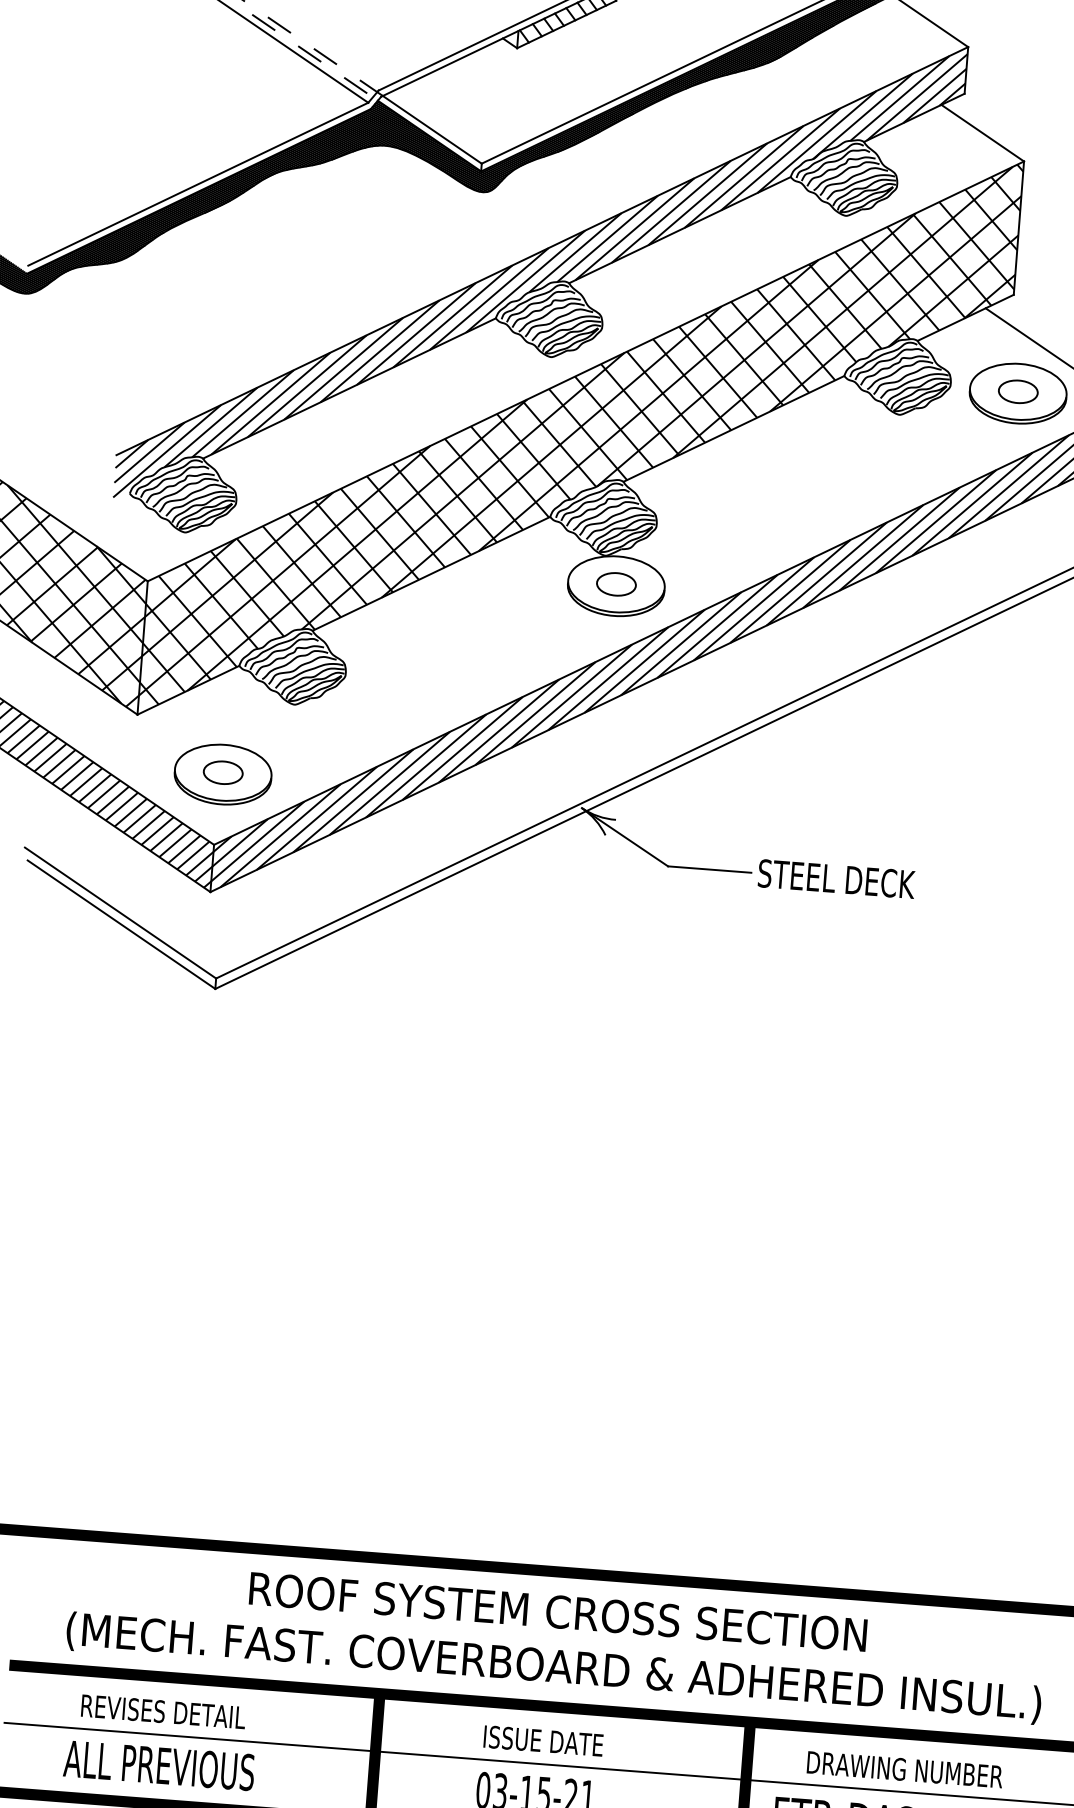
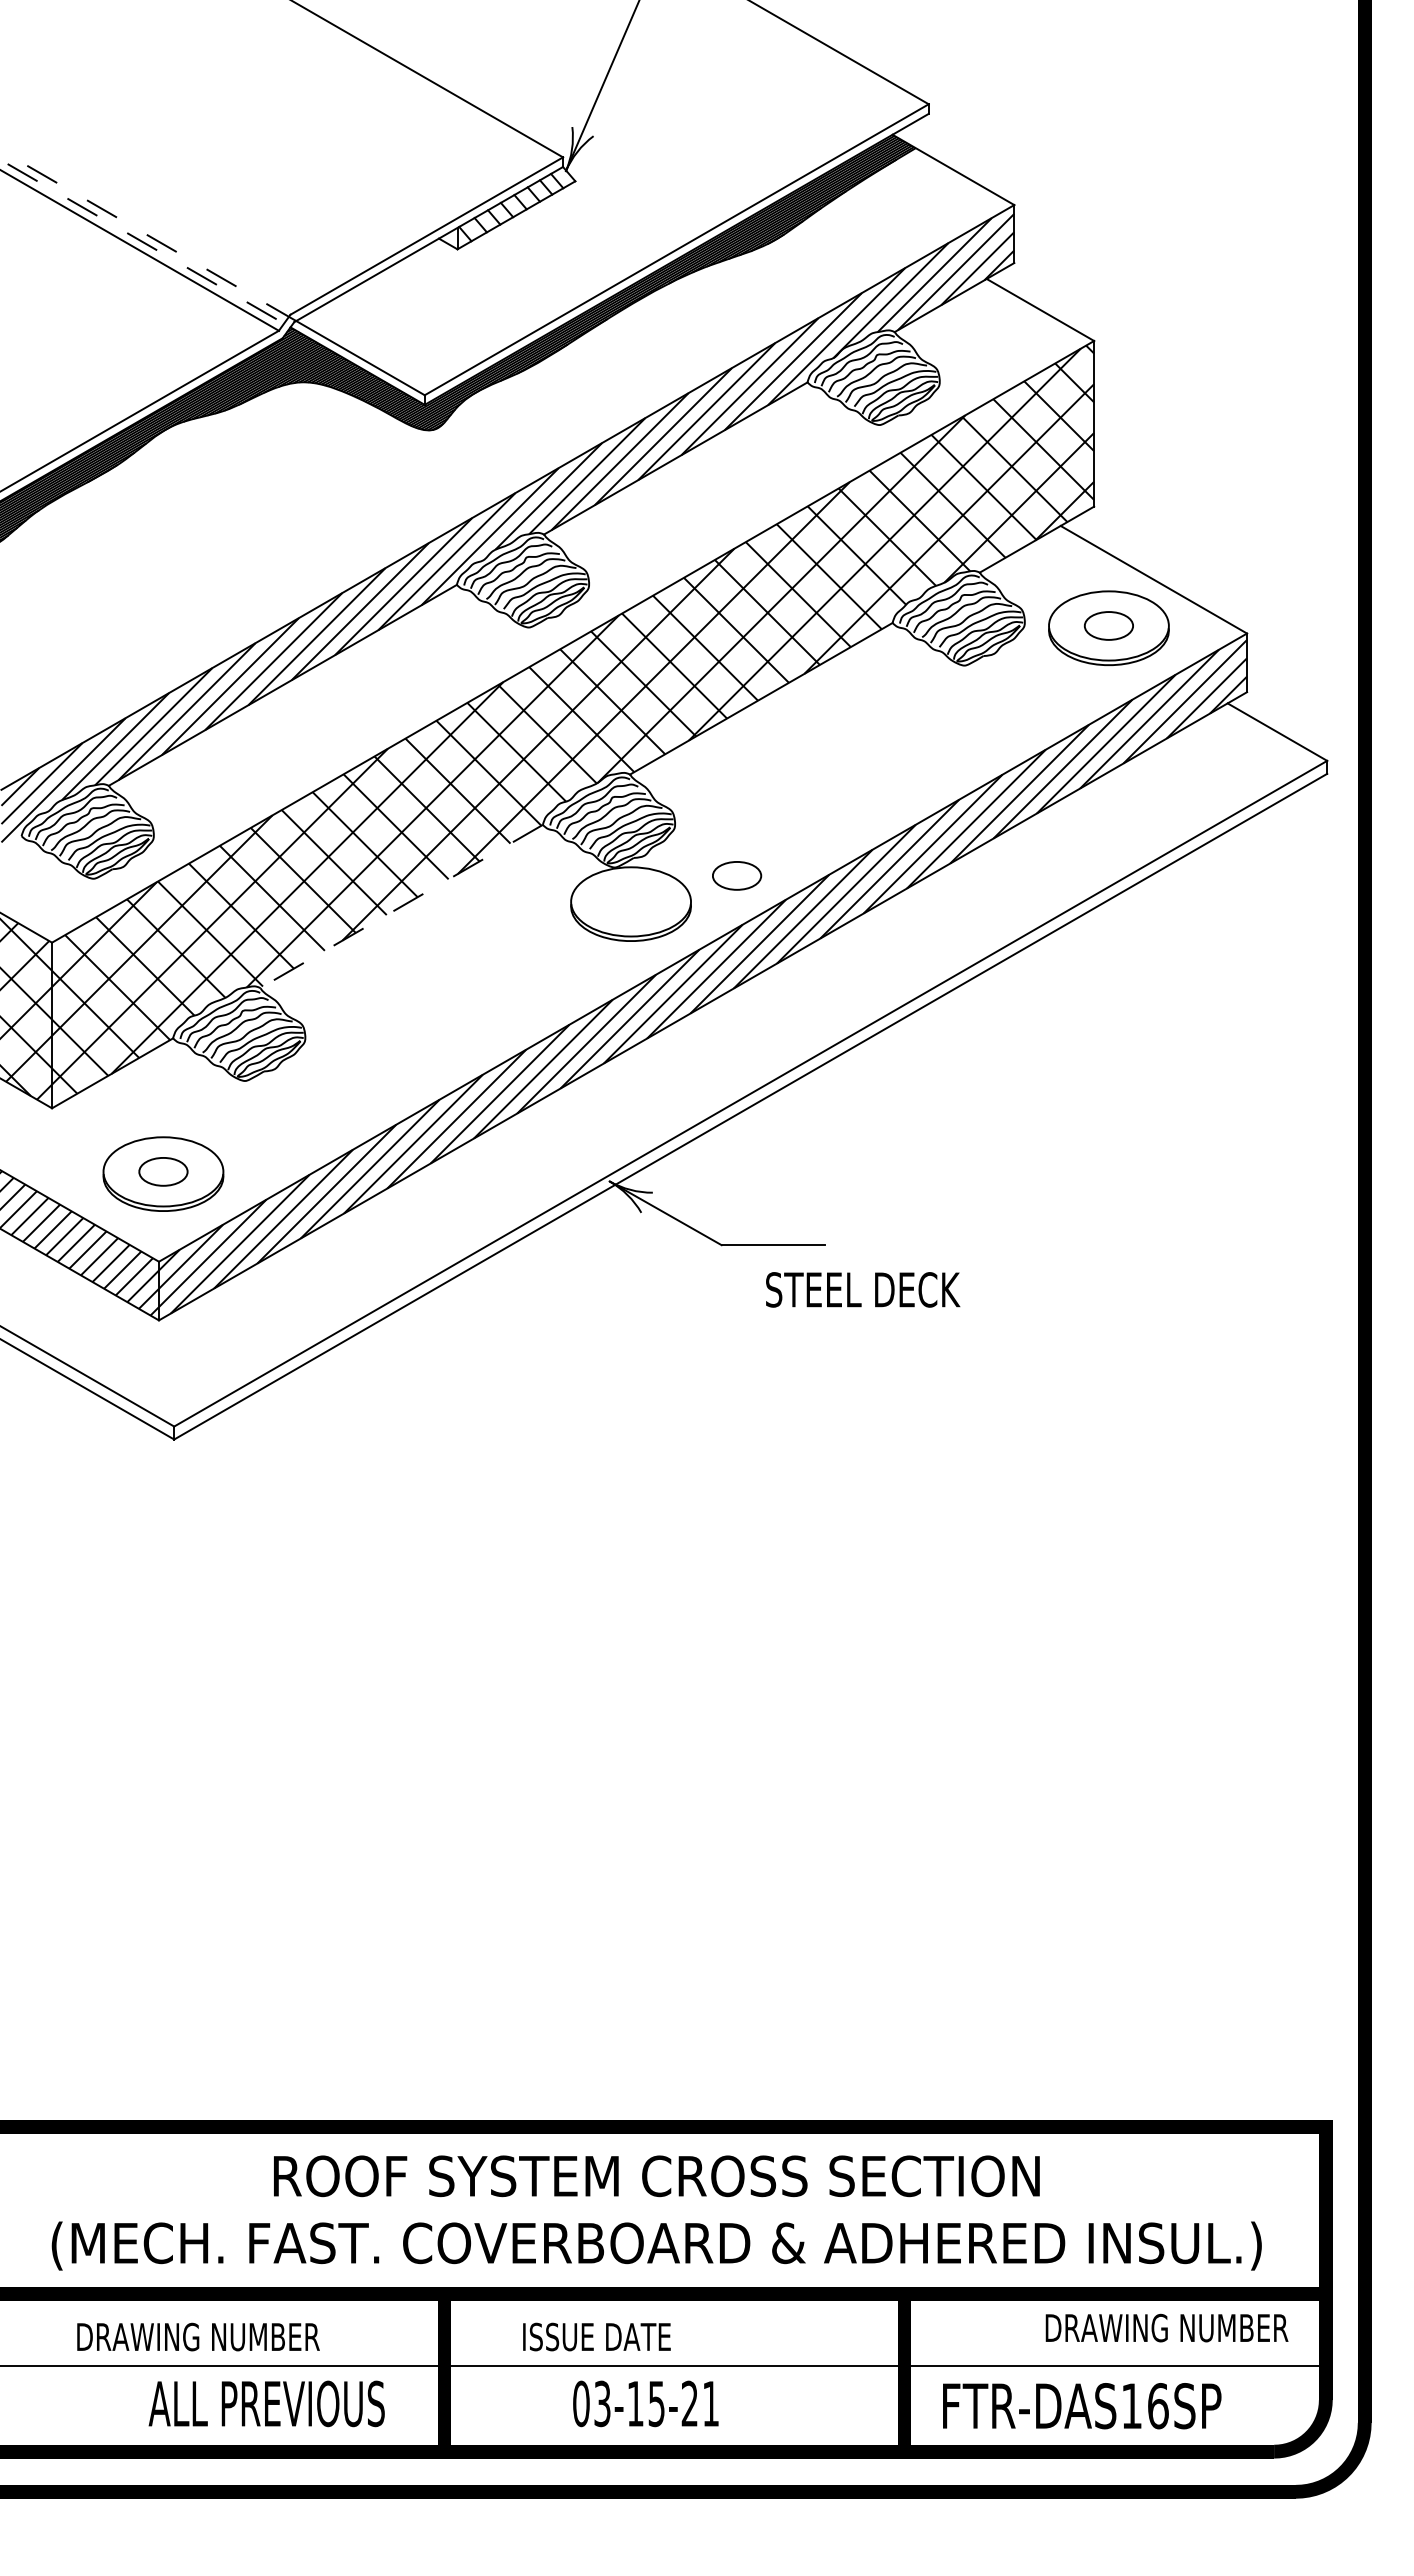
line: (431, 573) -> (401, 906), solid -> dashed
part: (616, 584) -> (737, 875), moved
text: (837, 878) -> (863, 1289), moved
text: (180, 1712) -> (199, 2336), REVISES DETAIL -> DRAWING NUMBER
text: (543, 1740) -> (596, 2336), moved
text: (159, 1765) -> (266, 2403), moved
text: (904, 1769) -> (1166, 2327), moved

